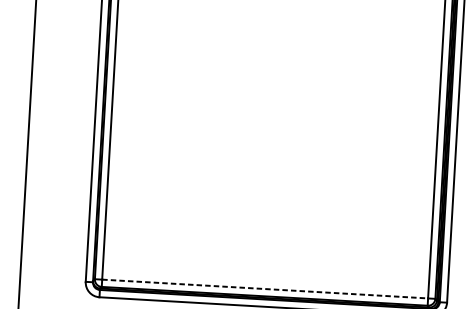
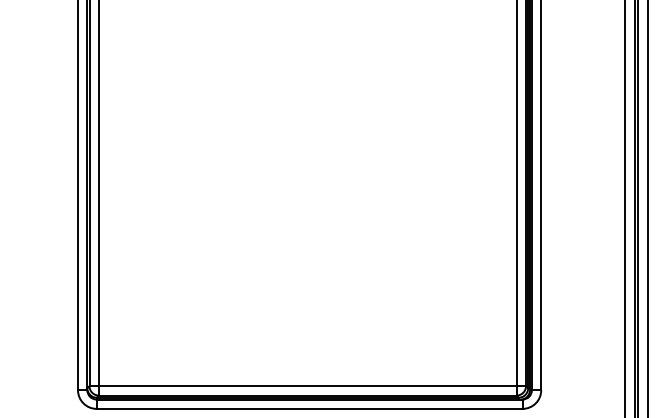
line: (264, 289) -> (307, 386), dashed -> solid

